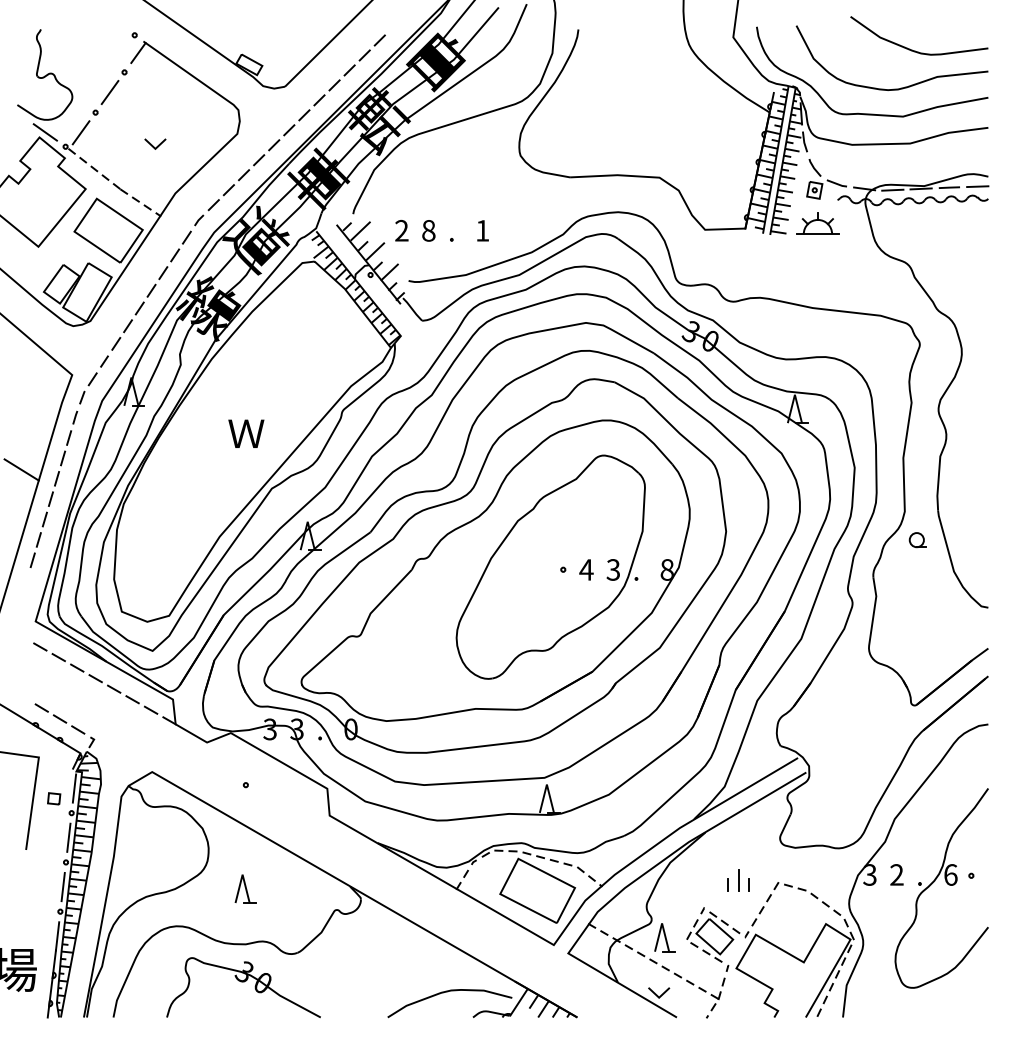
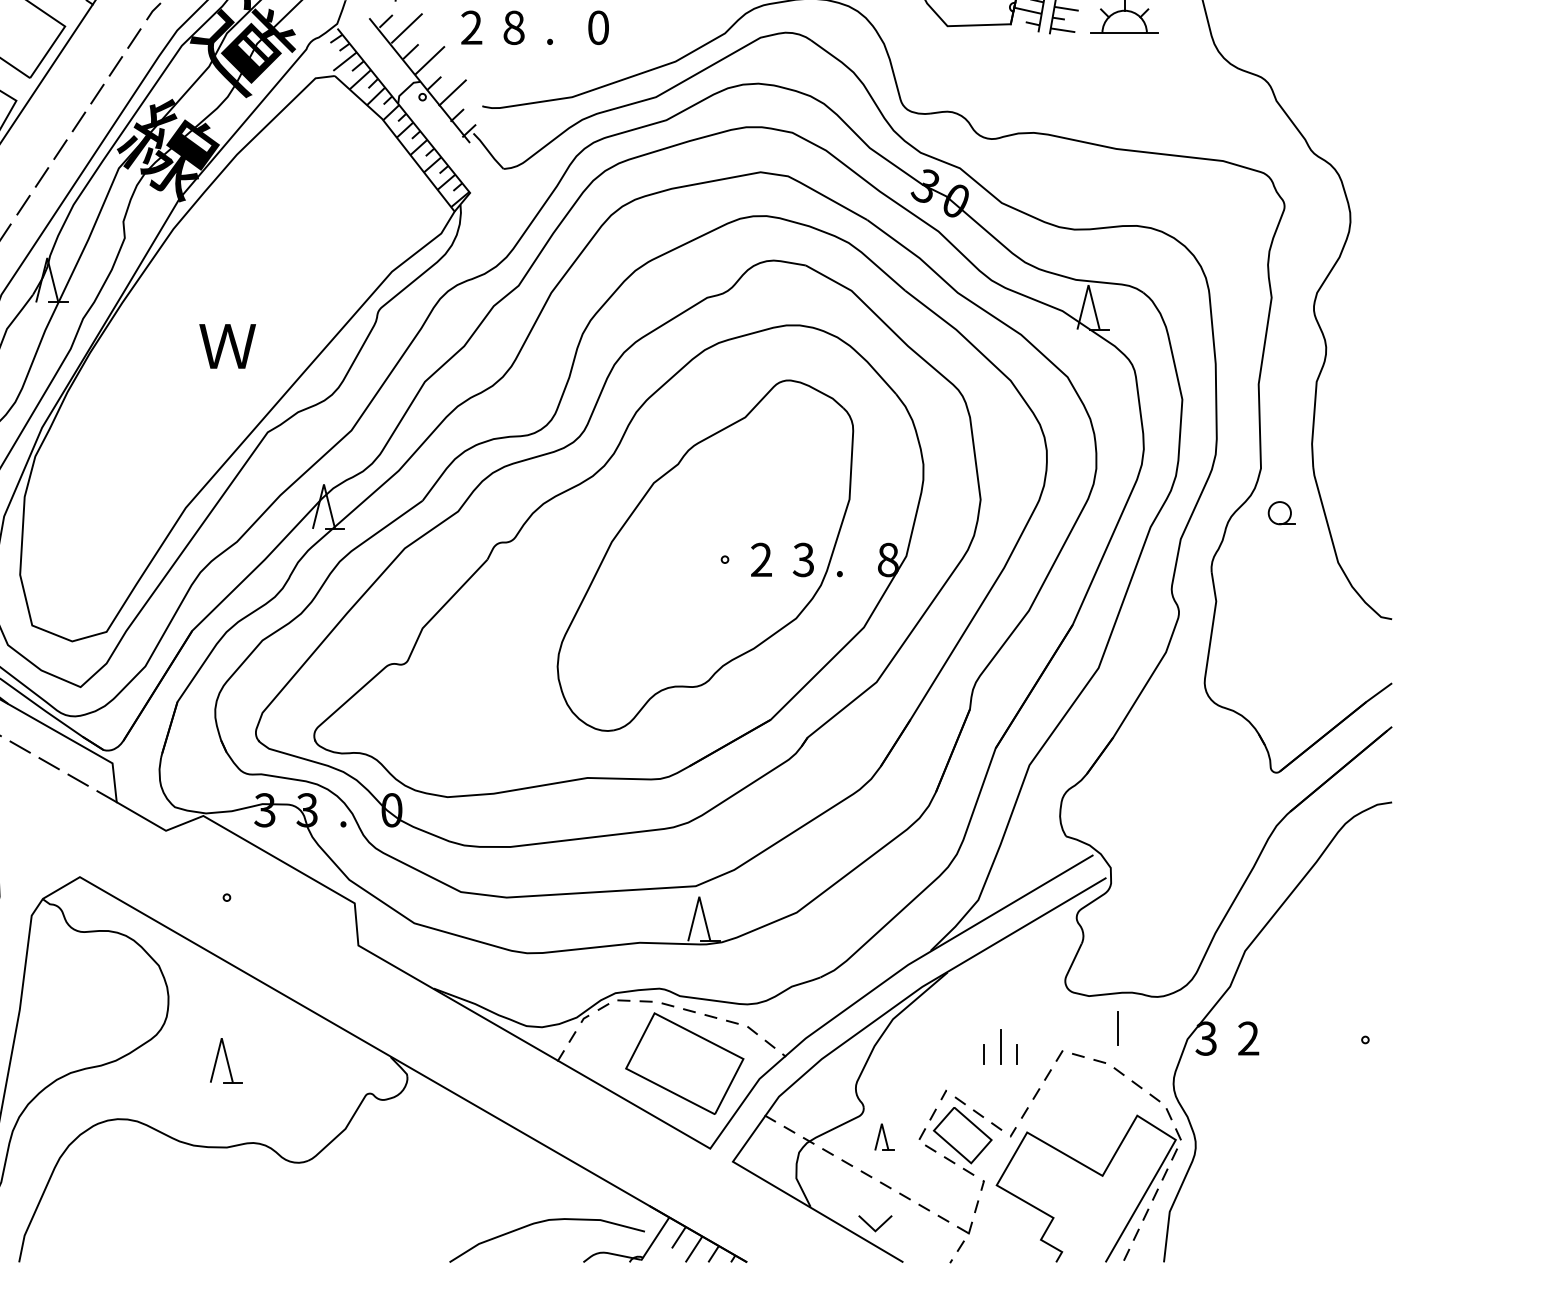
text: (482, 230) -> (598, 27), 1 -> 0
text: (586, 569) -> (761, 559), 4 -> 2
line: (813, 868) -> (1117, 1028), added
part: (946, 883) -> (1326, 1052), removed
part: (664, 937) -> (883, 1136), size x0.6
part: (243, 987) -> (223, 1215), removed

